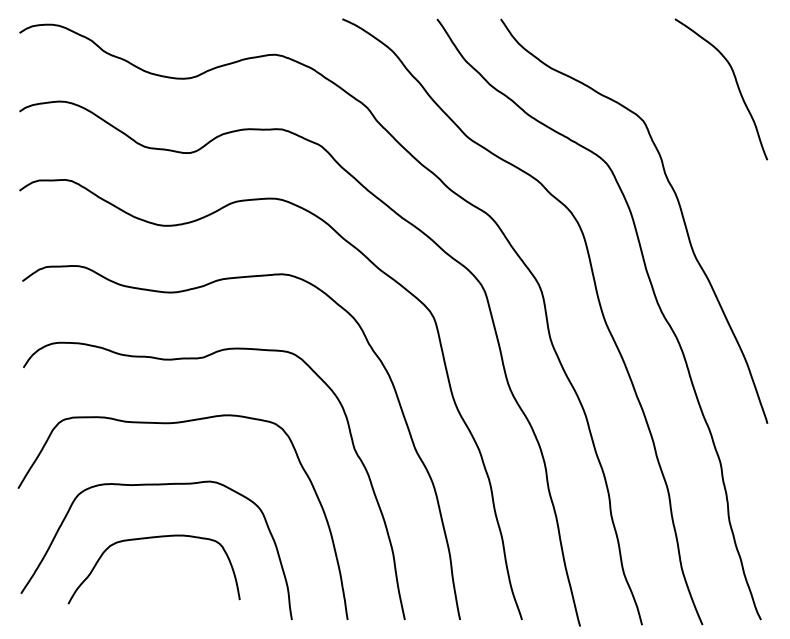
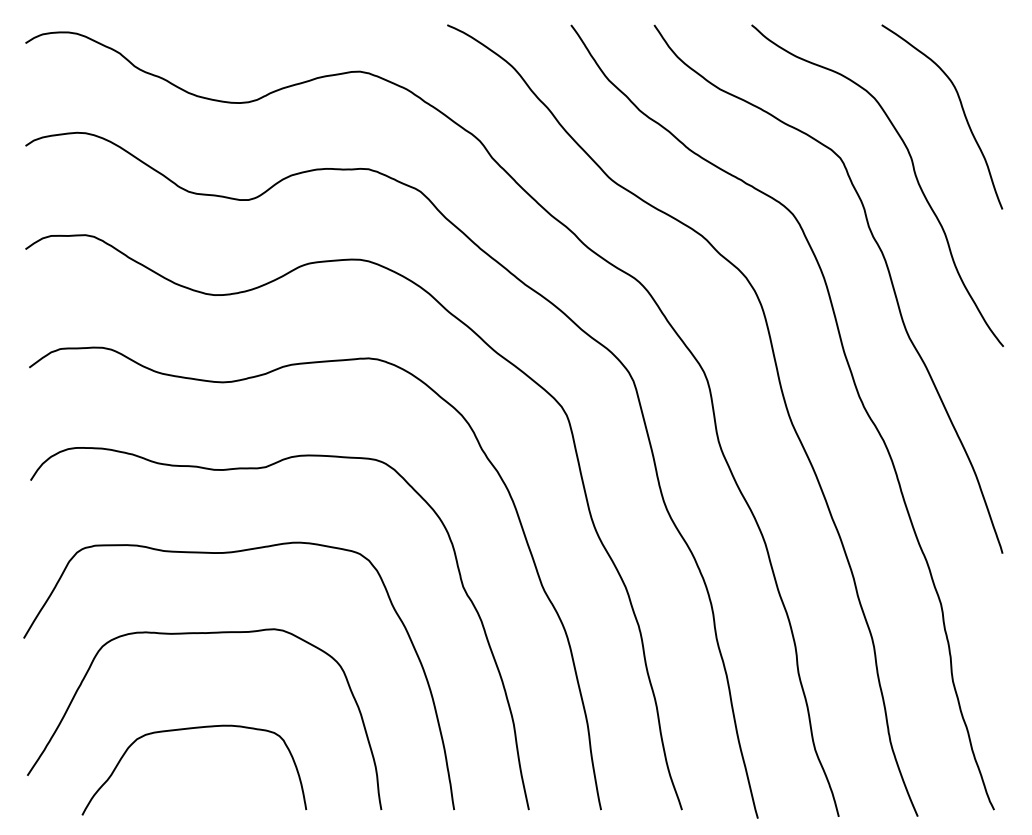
curve: (699, 131) -> (913, 172), added
curve: (151, 538) -> (191, 729), moved

